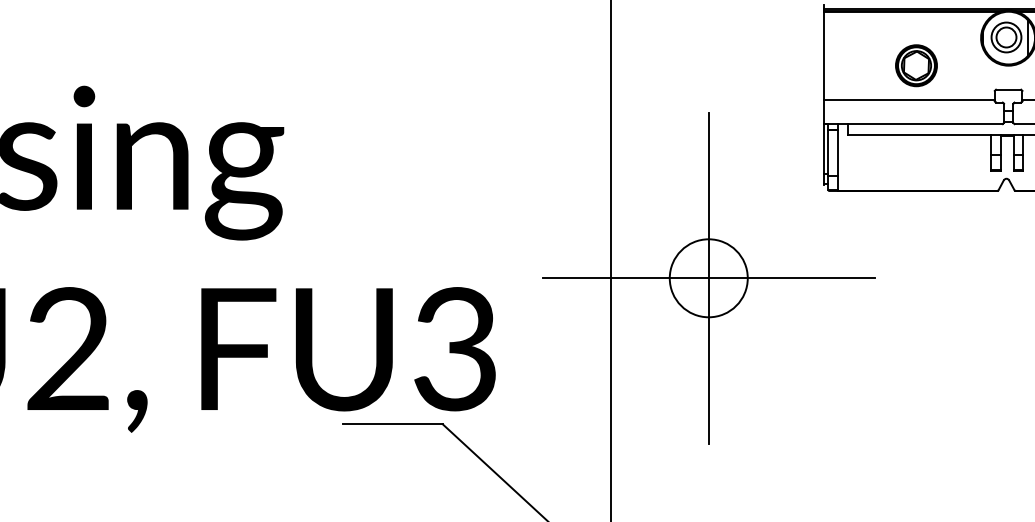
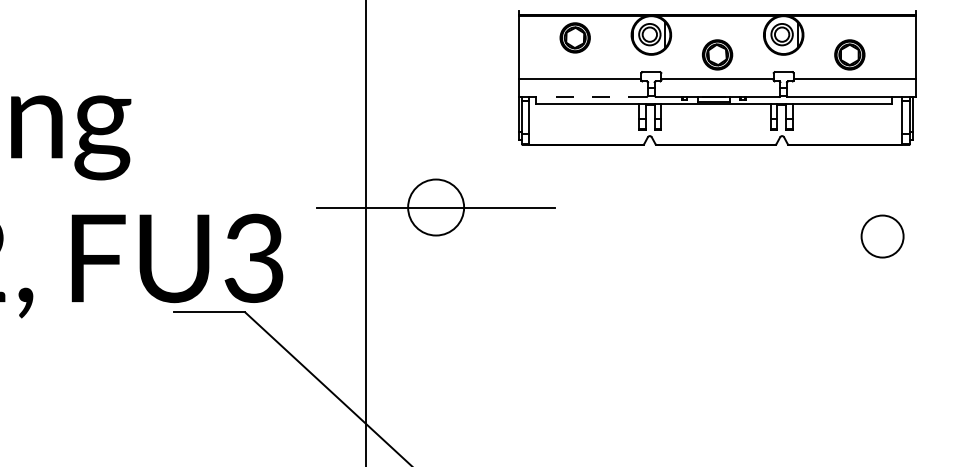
part: (915, 65) -> (574, 37), moved
line: (914, 123) -> (583, 96), solid -> dashed
line: (709, 278) -> (436, 207), removed

